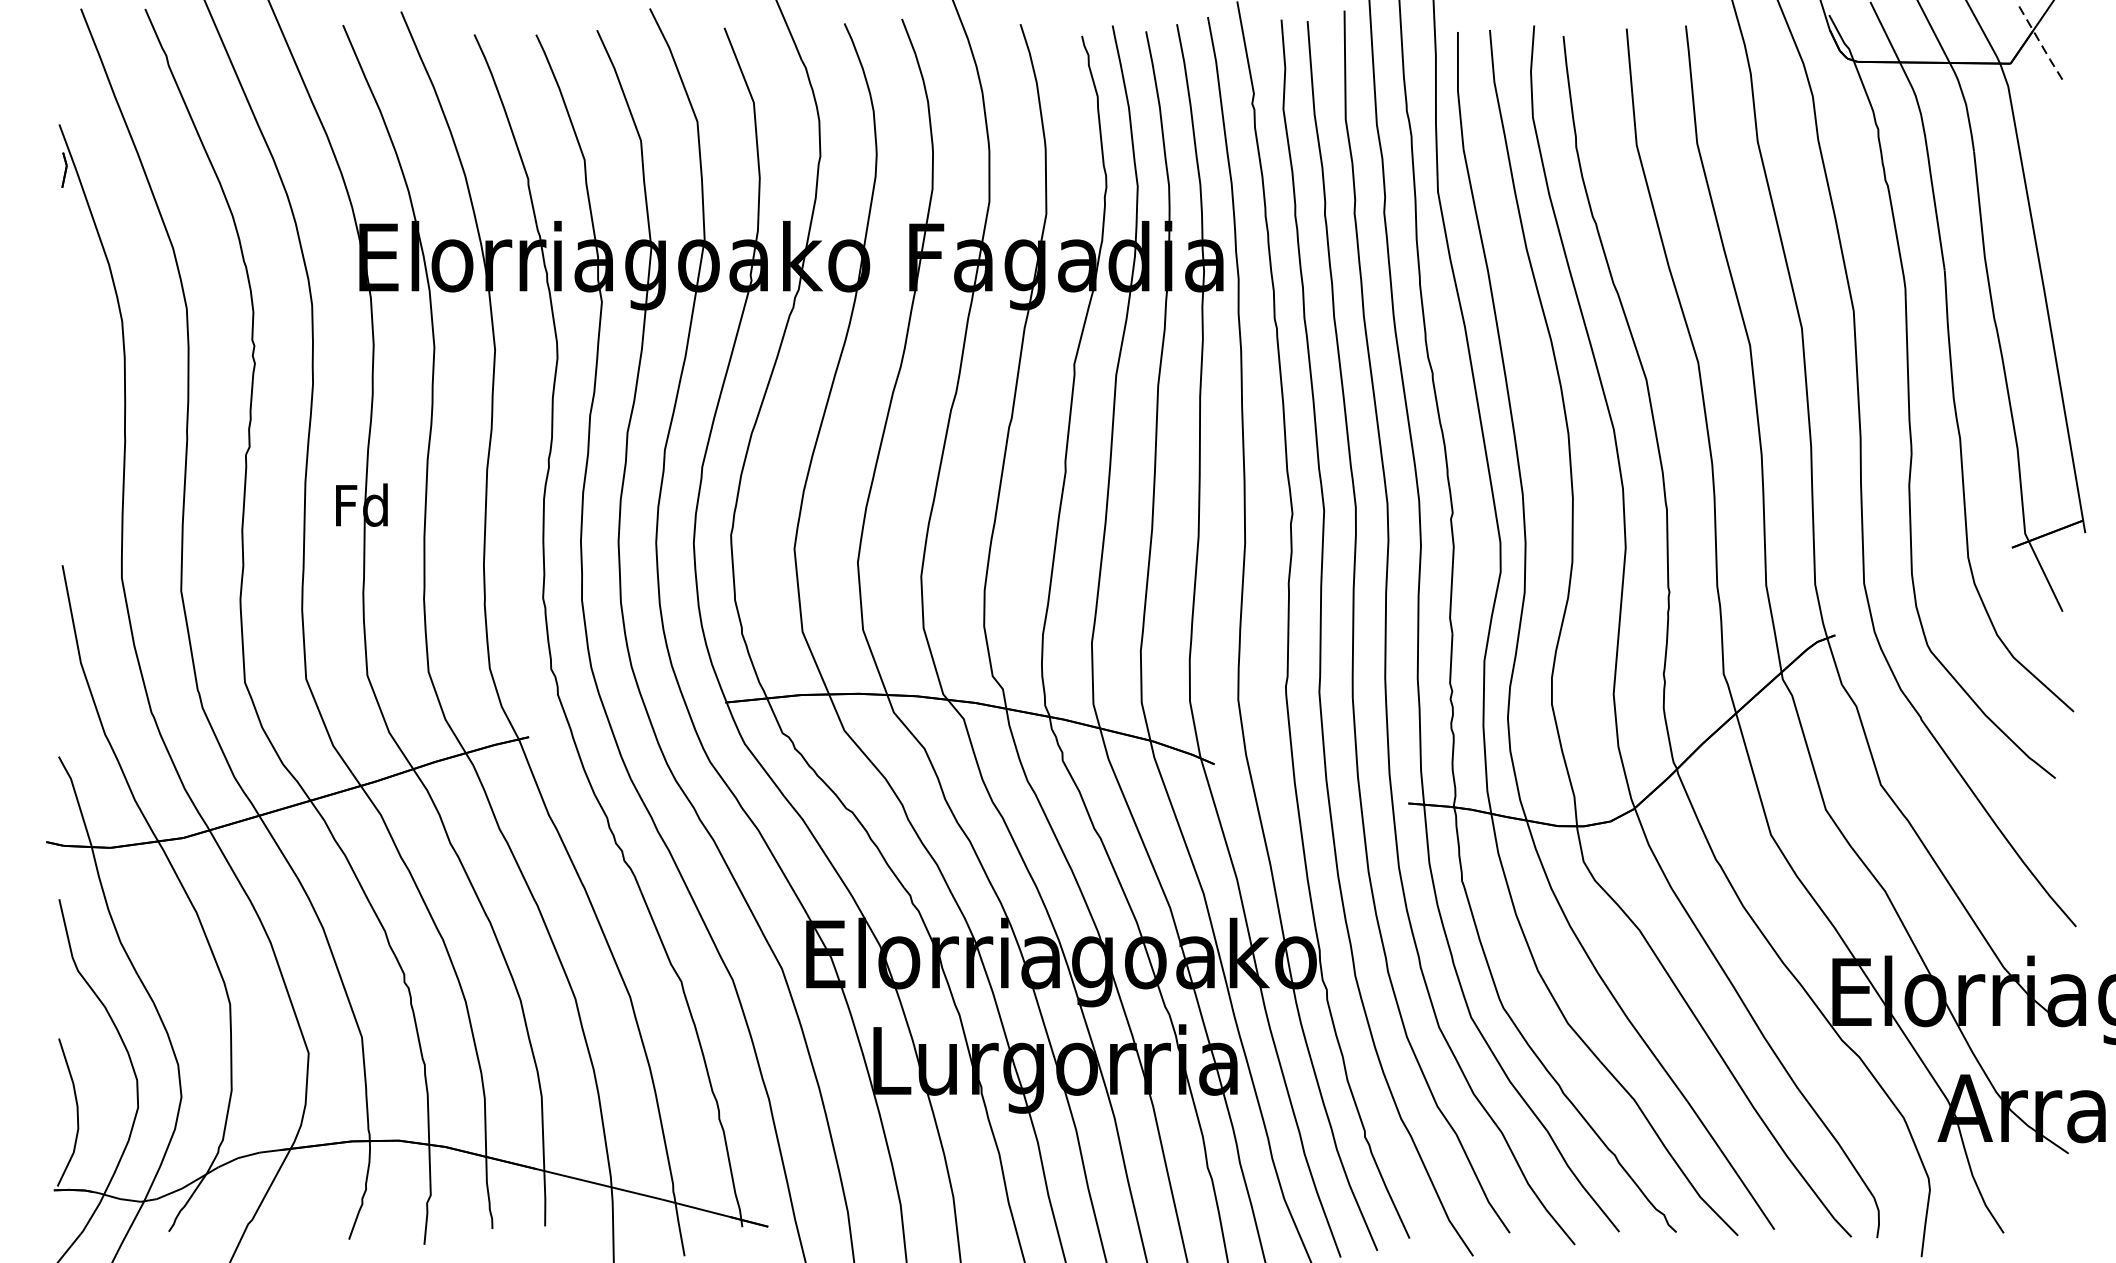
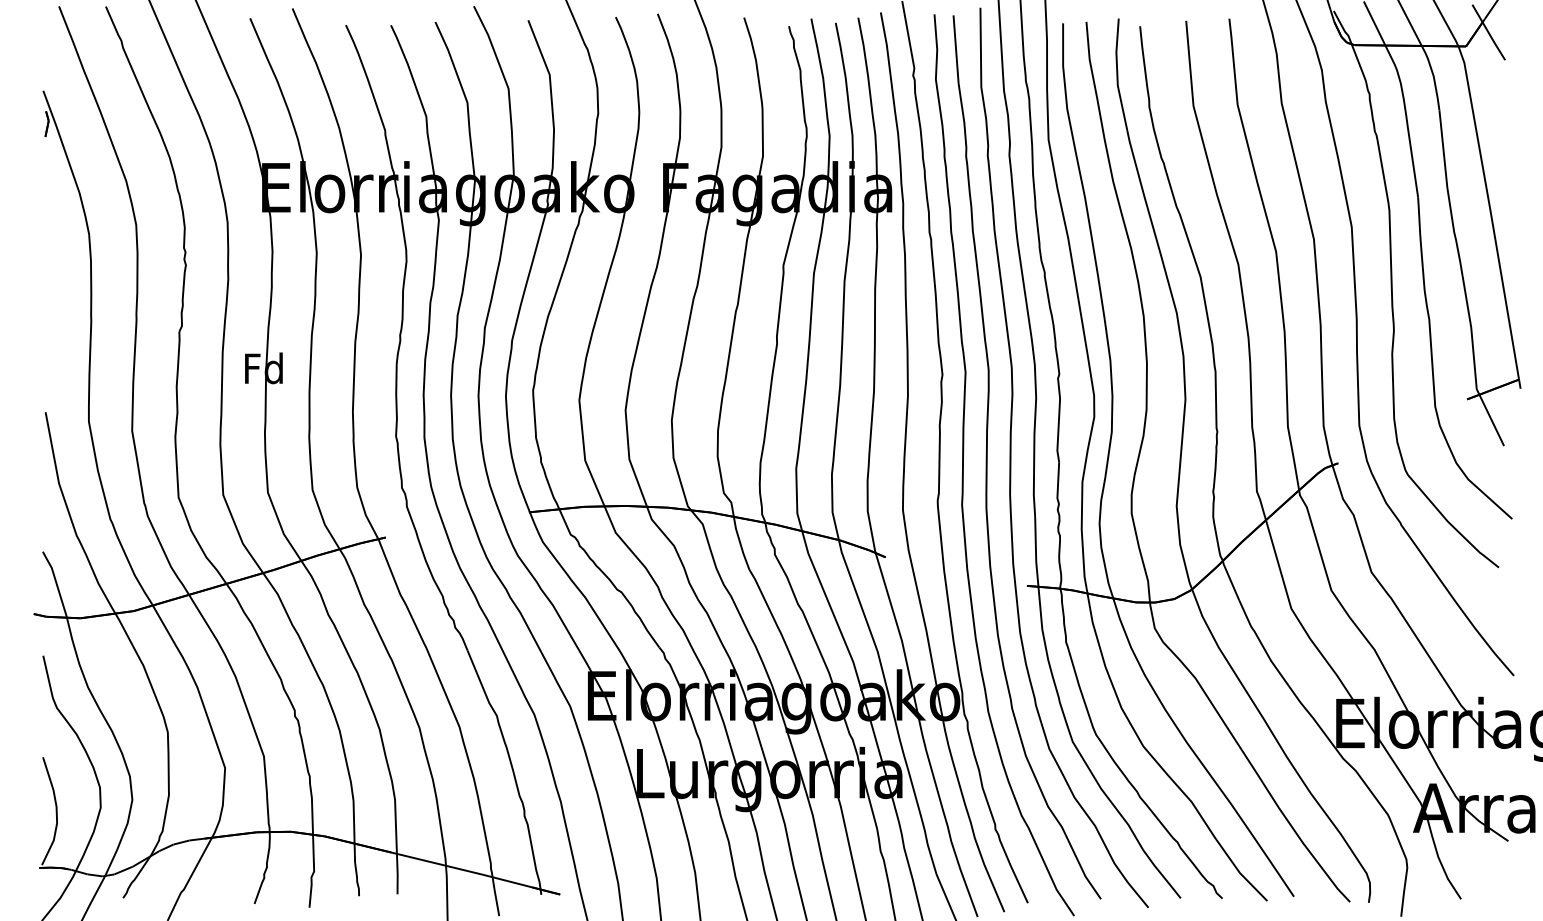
line: (2041, 45) -> (1488, 33), dashed -> solid

